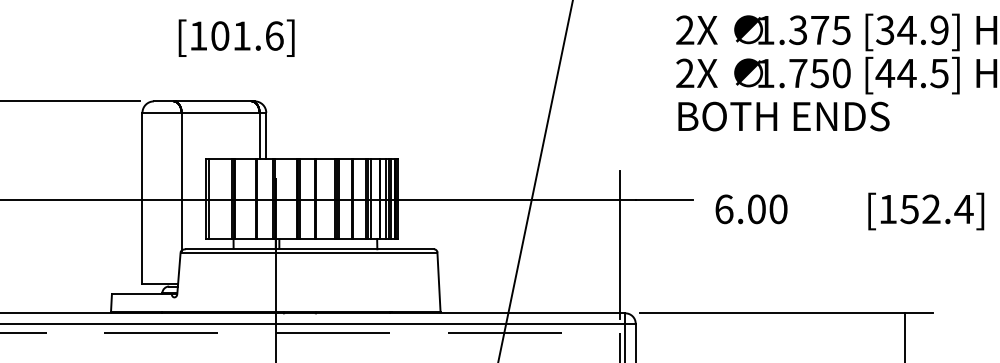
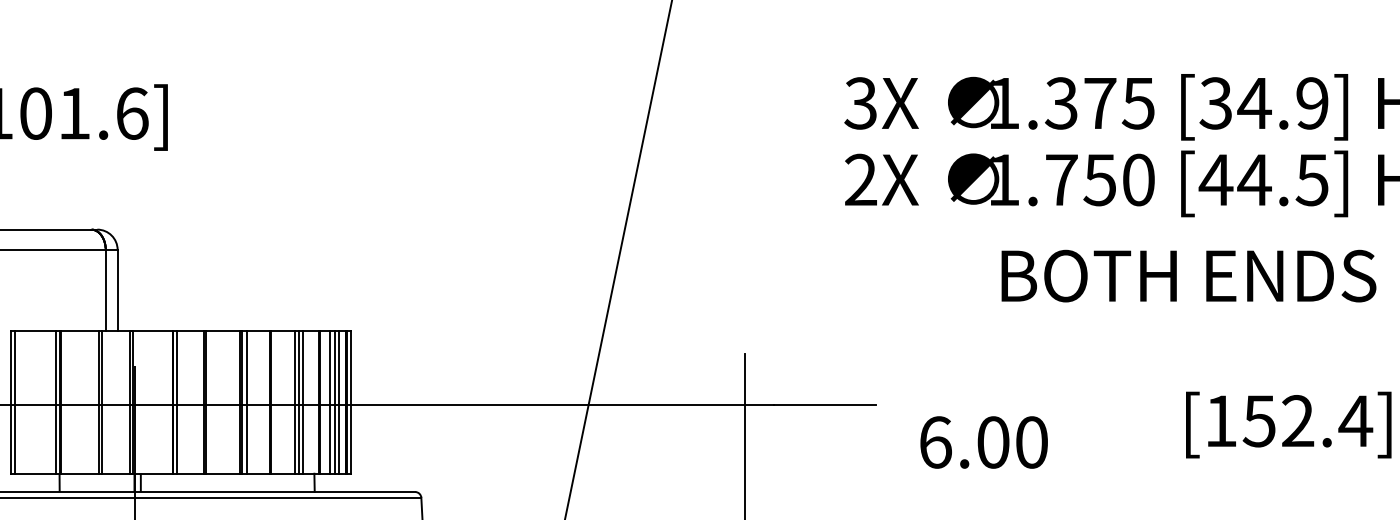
text: (684, 30) -> (859, 103), 2X -> 3X
text: (783, 116) -> (1188, 275), moved
text: (751, 209) -> (983, 442), moved

